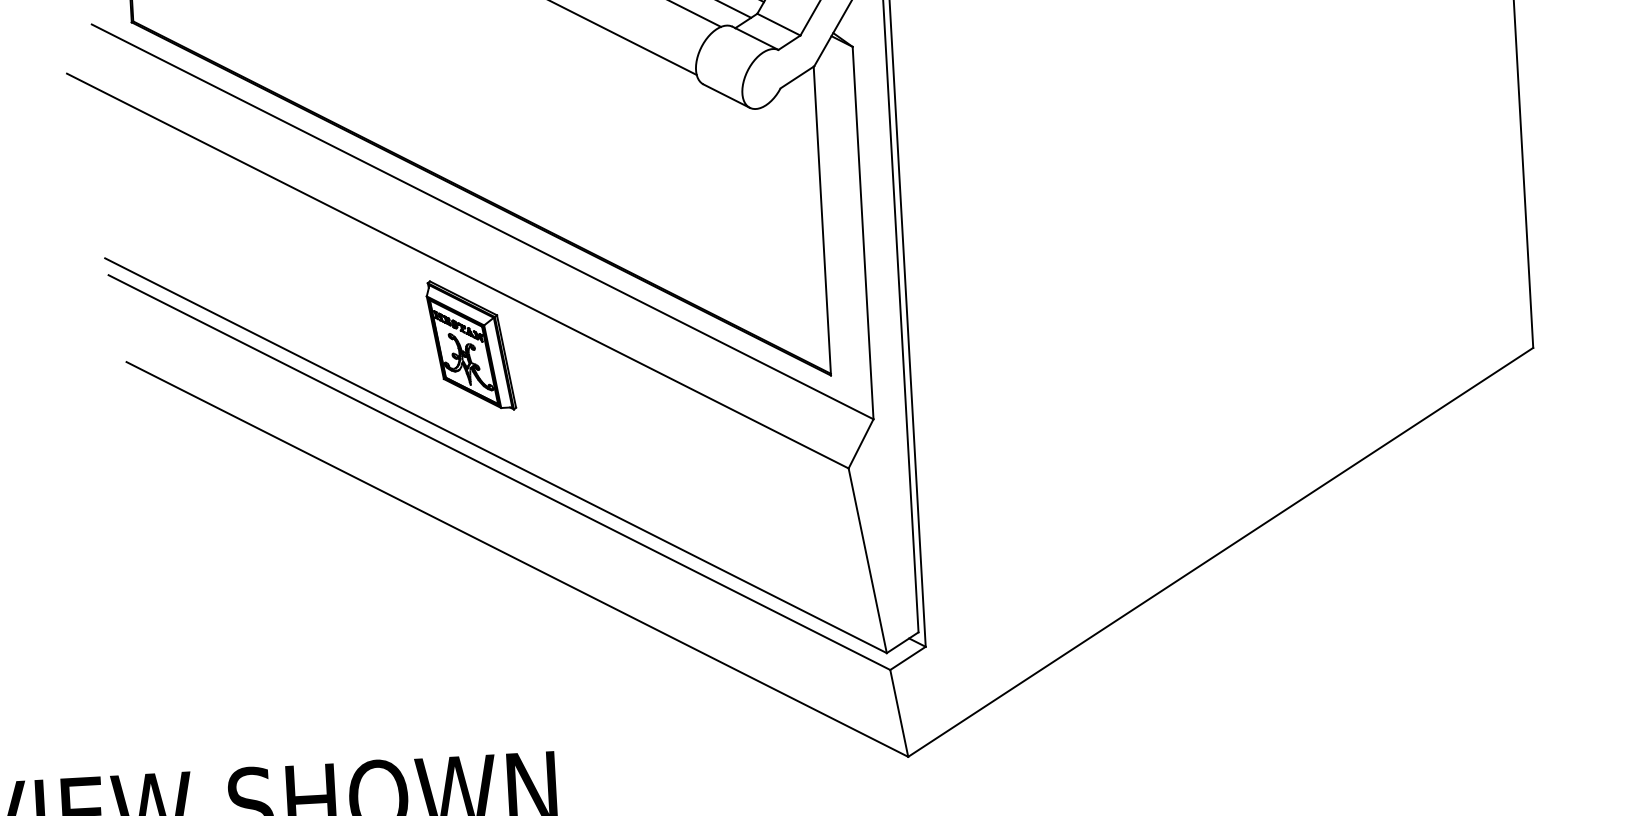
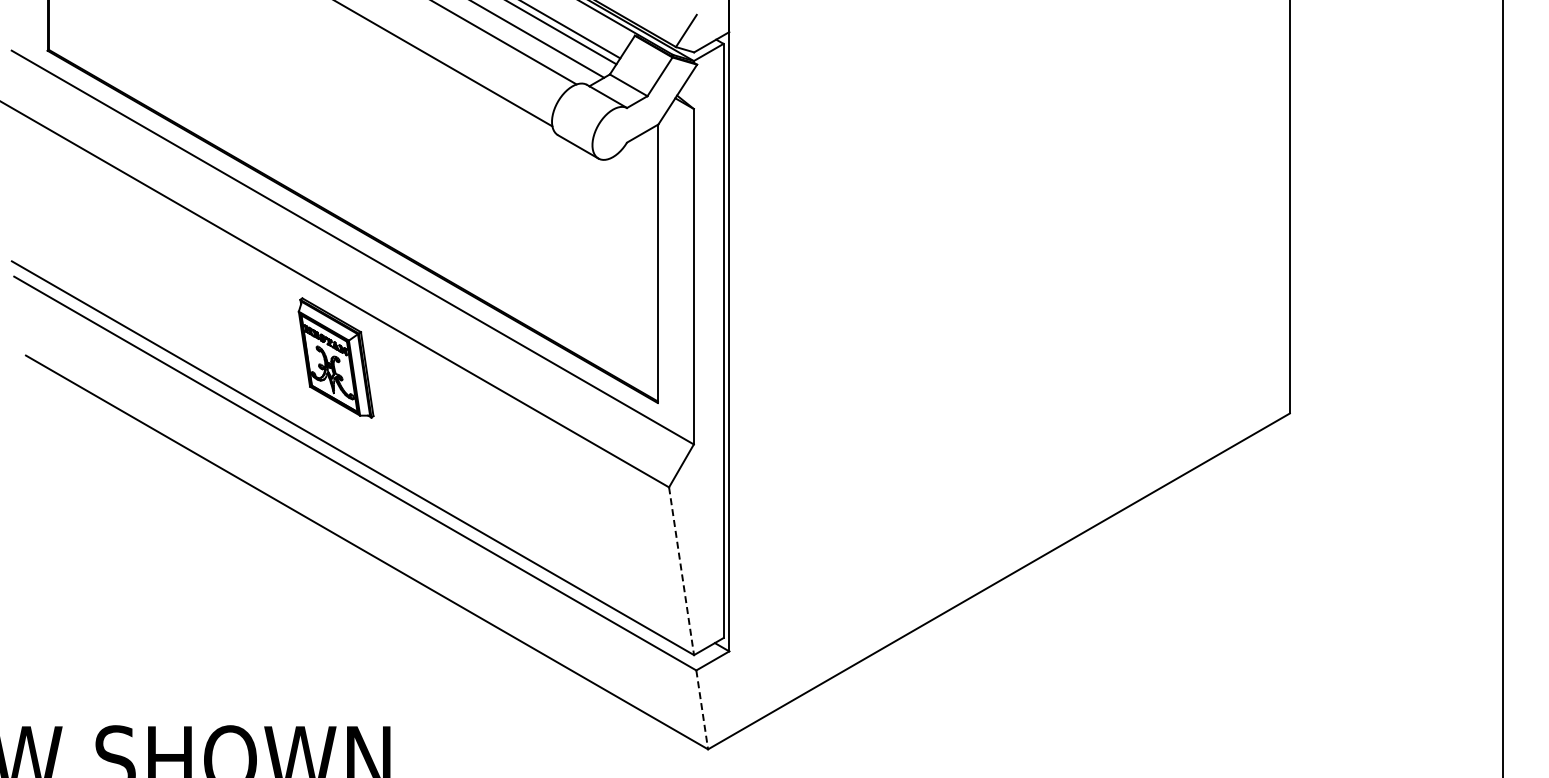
line: (867, 561) -> (681, 571), solid -> dashed
line: (899, 712) -> (702, 709), solid -> dashed

